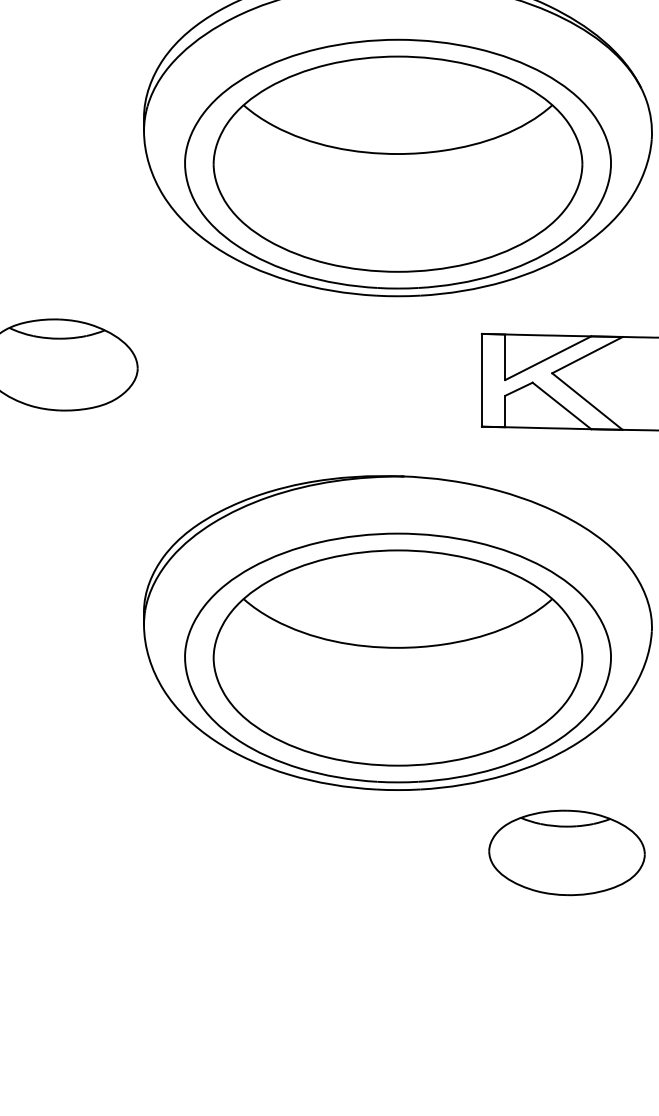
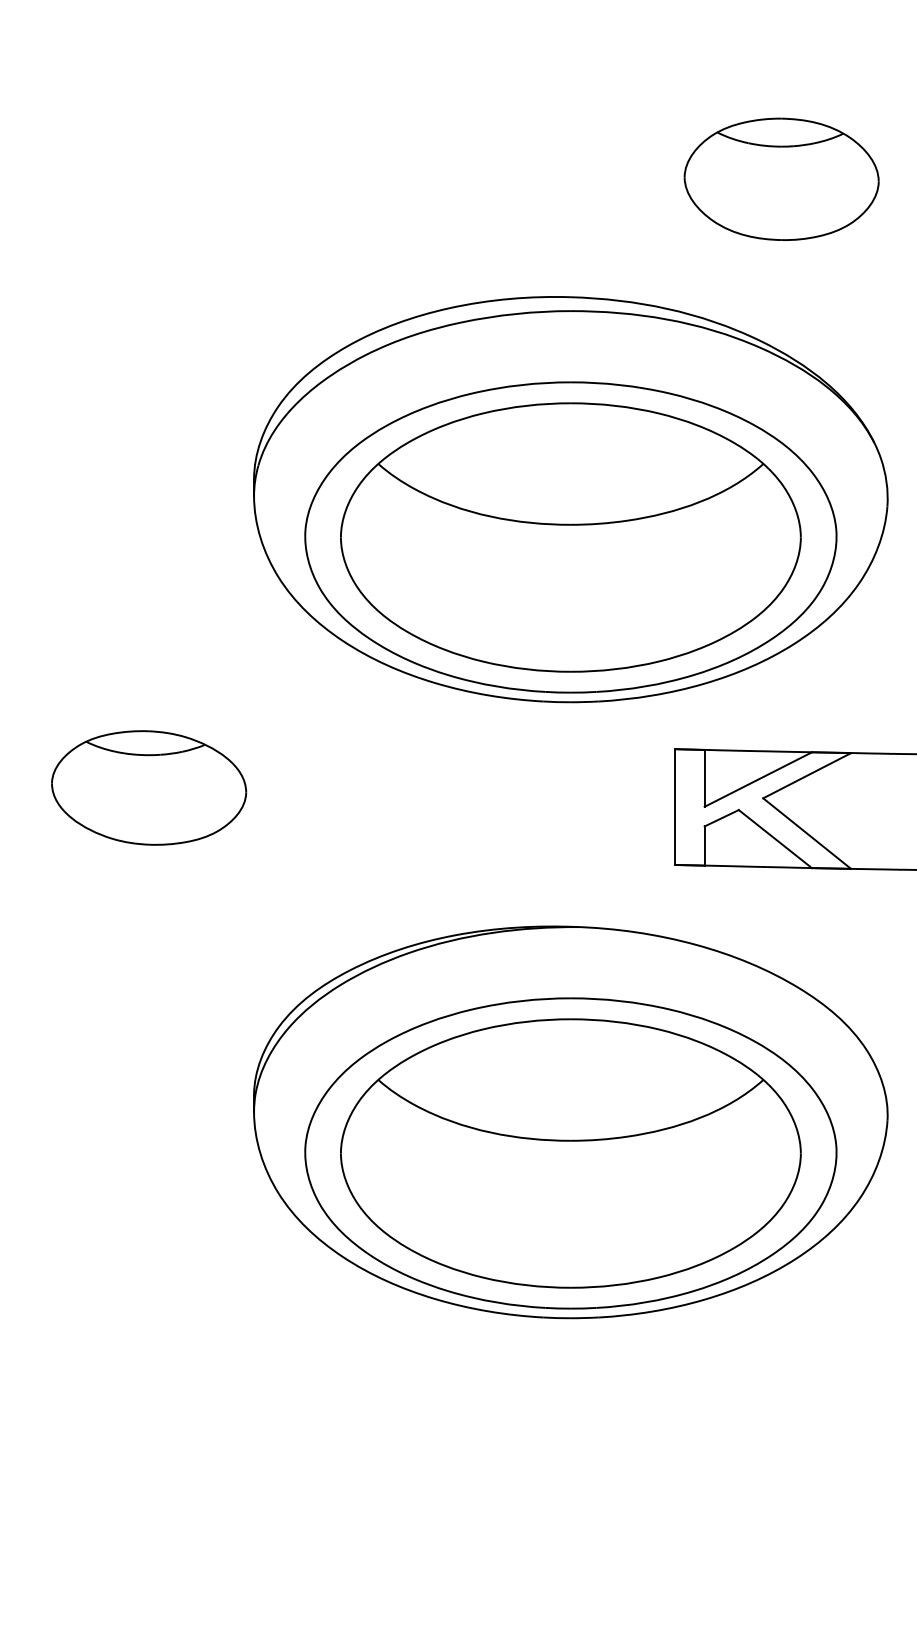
part: (566, 852) -> (781, 1396), removed

